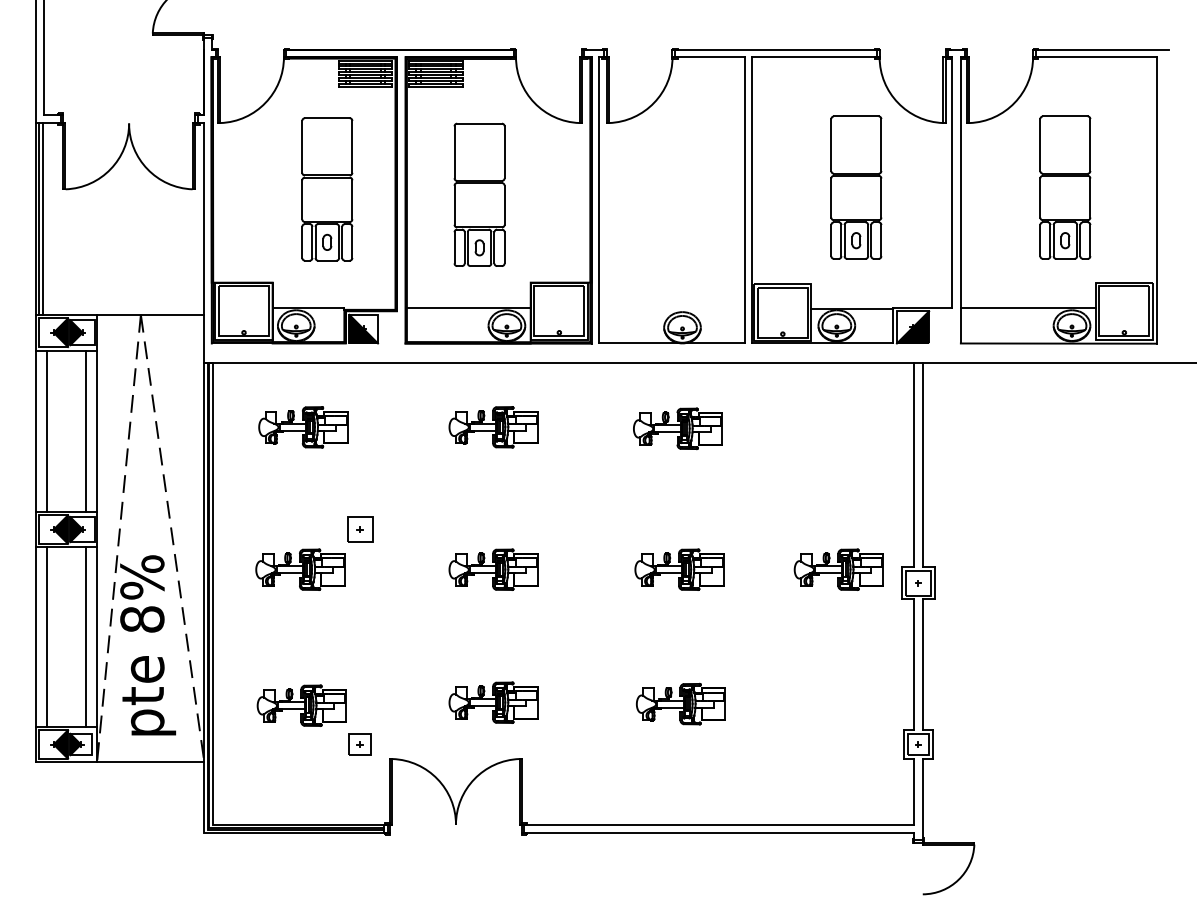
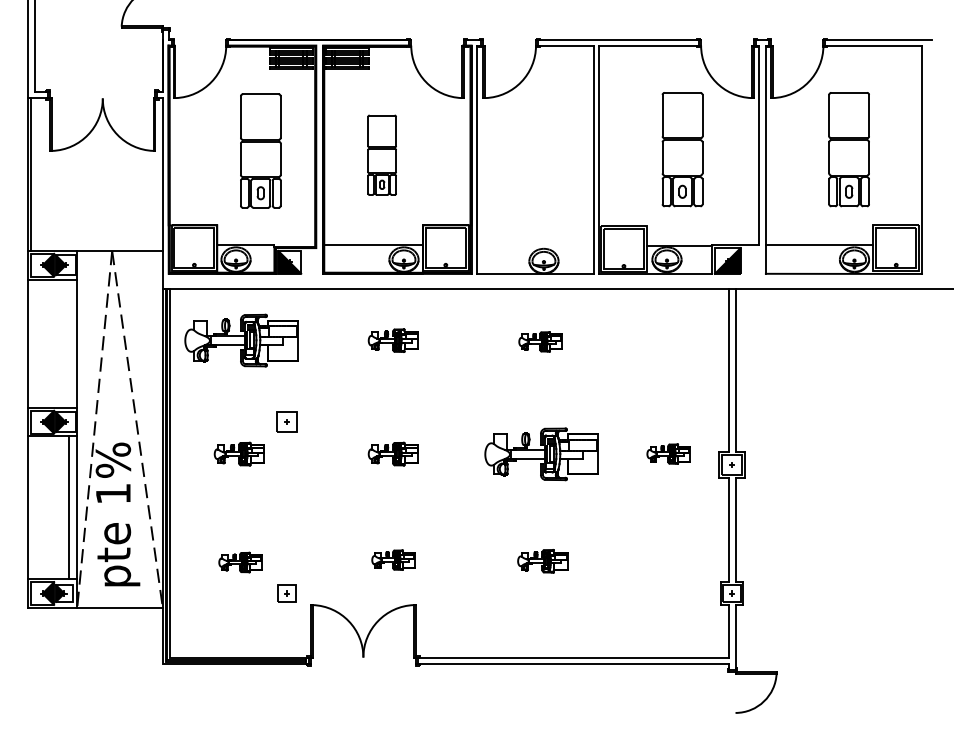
part: (479, 194) -> (382, 155), size x0.7
line: (43, 218) -> (34, 174), removed
part: (303, 427) -> (241, 340), size x1.6
part: (493, 427) -> (393, 340), size x0.7
part: (677, 428) -> (539, 341), size x0.6
line: (46, 430) -> (36, 343), removed
line: (86, 430) -> (68, 343), removed
part: (300, 569) -> (239, 453), size x0.7
part: (493, 569) -> (393, 453), size x0.7
part: (679, 569) -> (541, 453), size x1.6
part: (838, 569) -> (668, 453), size x0.6
text: (142, 619) -> (113, 493), 8%%% -> 1%%%
line: (46, 636) -> (36, 507), removed
part: (493, 702) -> (393, 560), size x0.6
part: (680, 703) -> (542, 560), size x0.7
part: (301, 705) -> (240, 562), size x0.6

